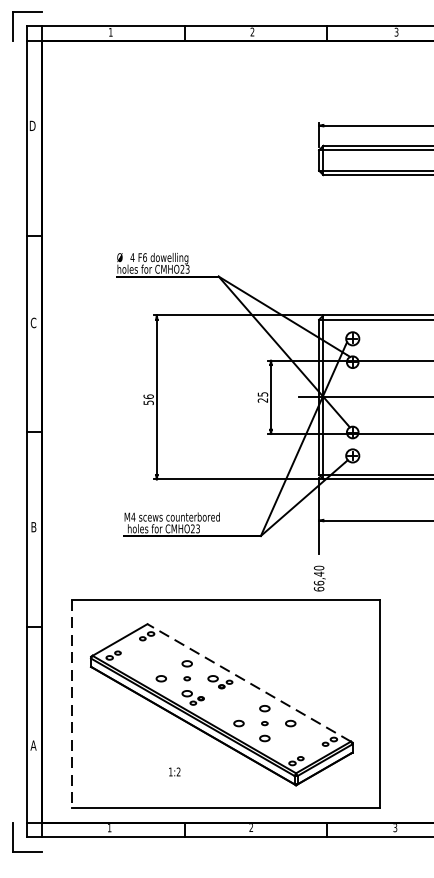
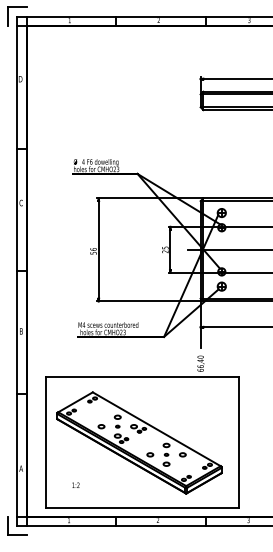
line: (248, 683) -> (156, 429), dashed -> solid
line: (72, 703) -> (45, 442), dashed -> solid
text: (174, 770) -> (75, 484), moved

